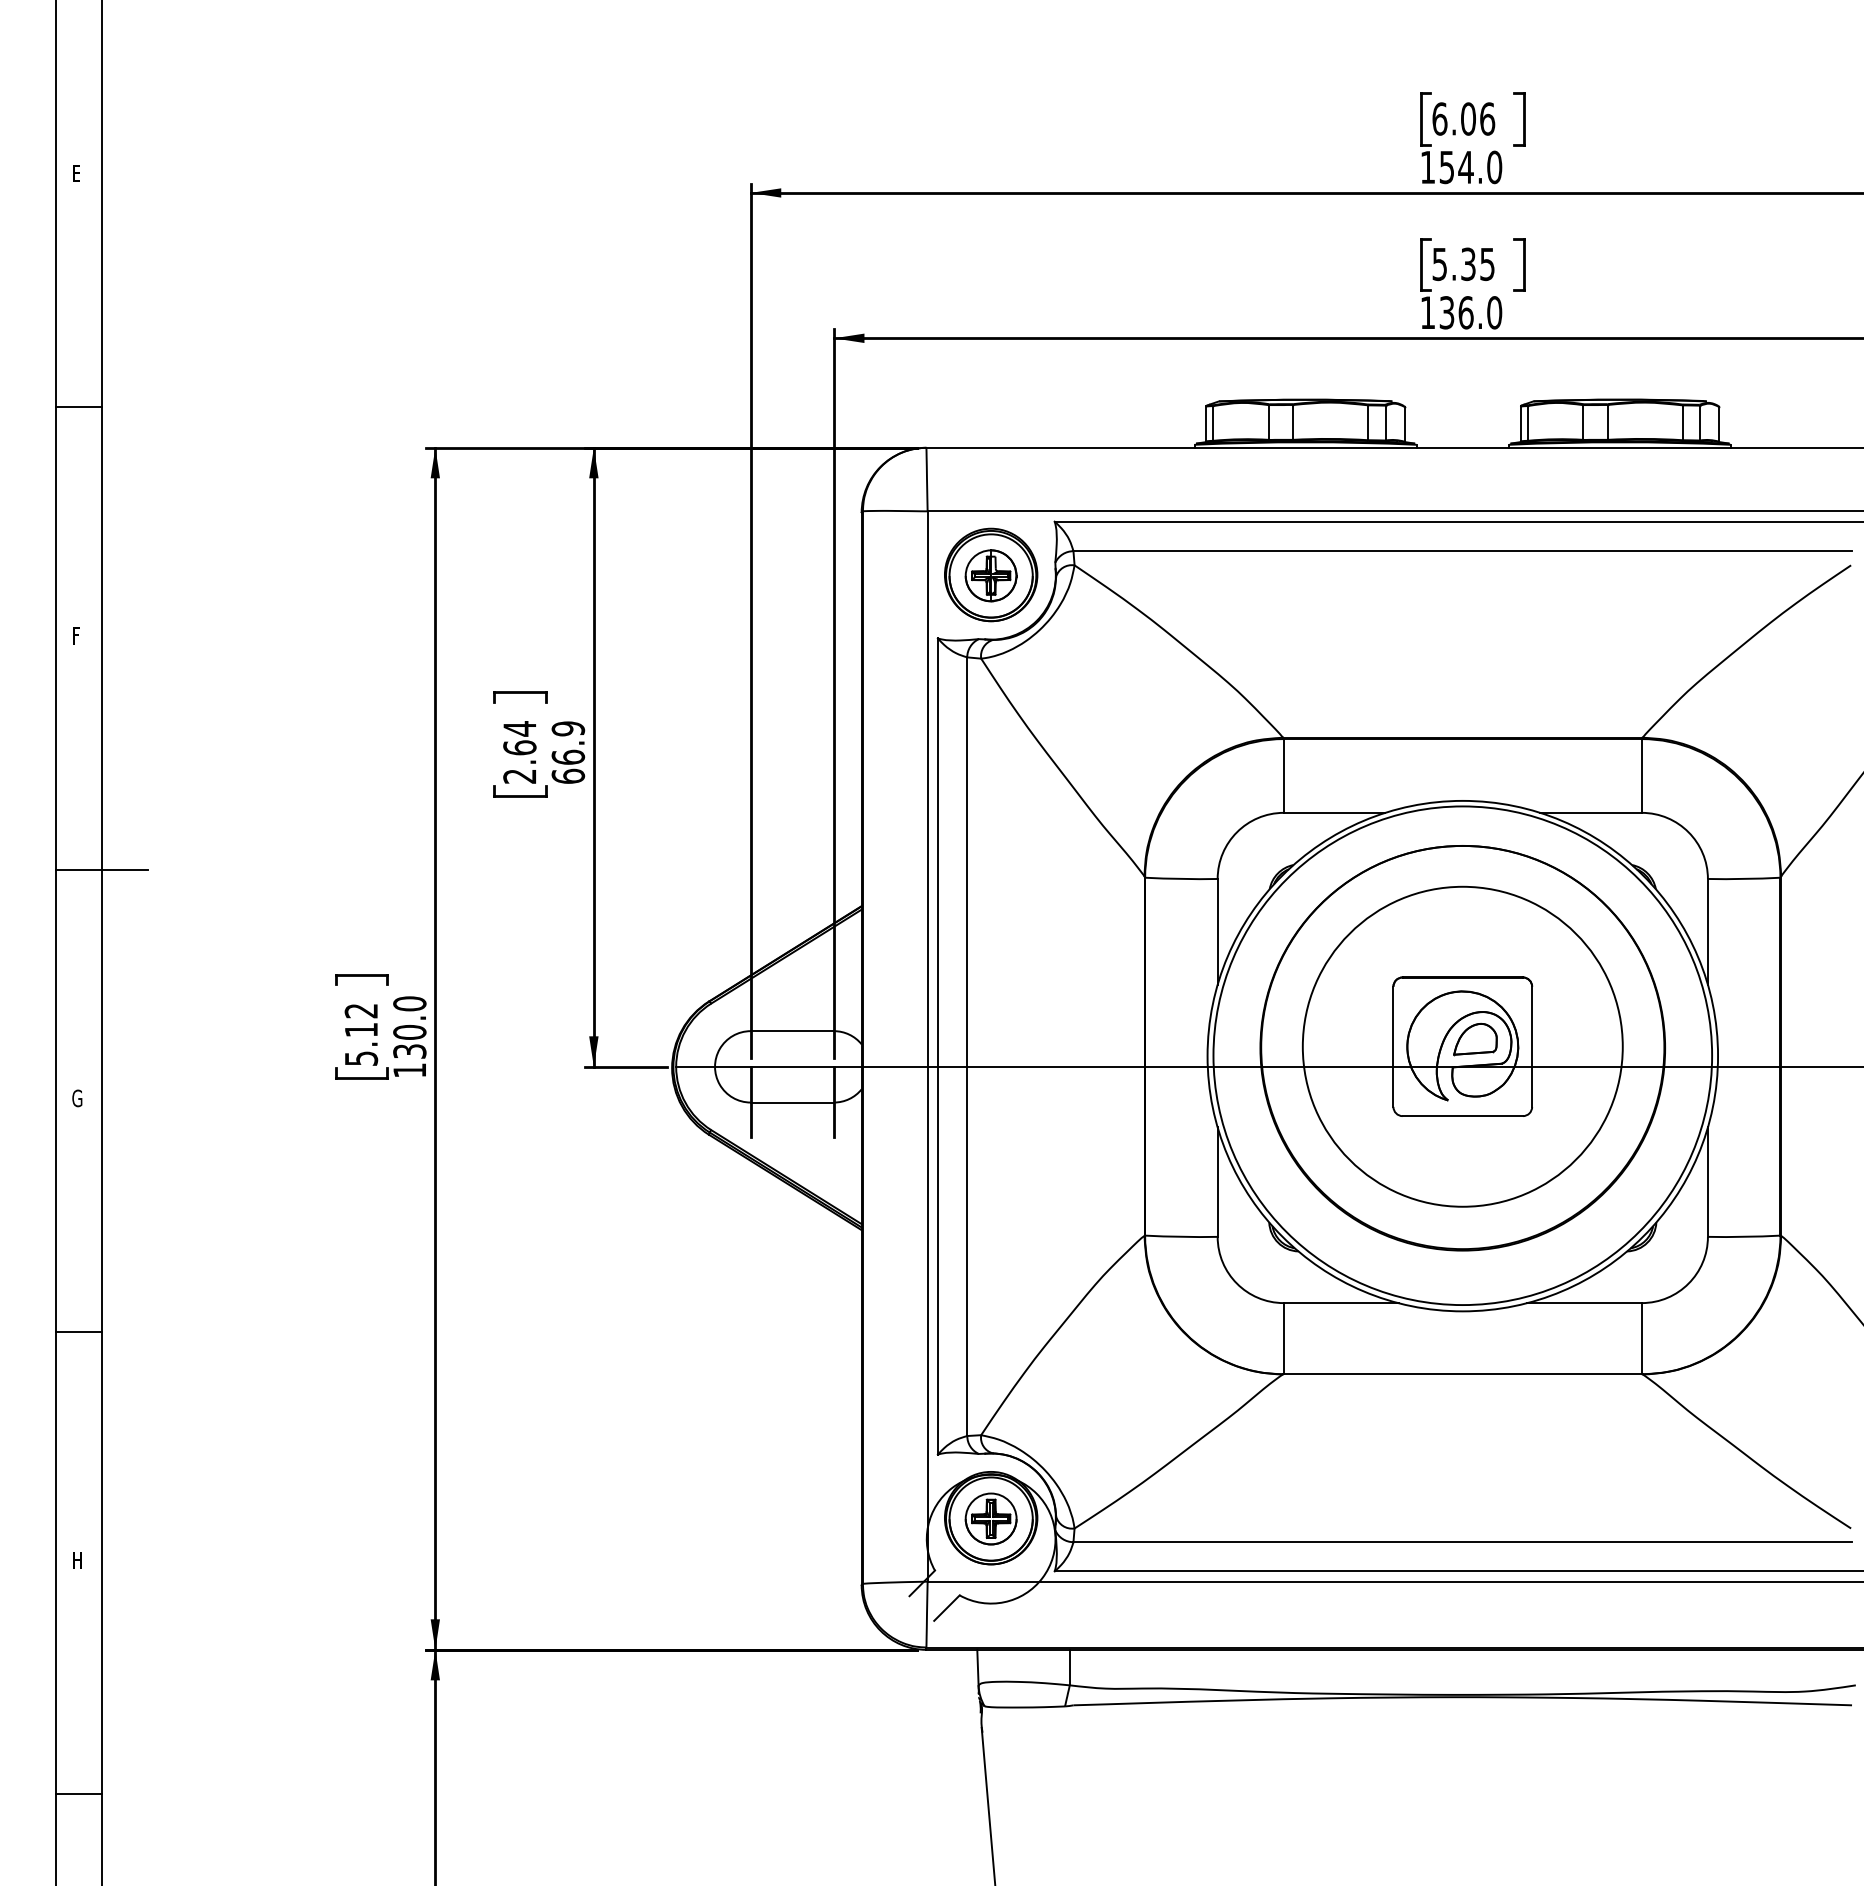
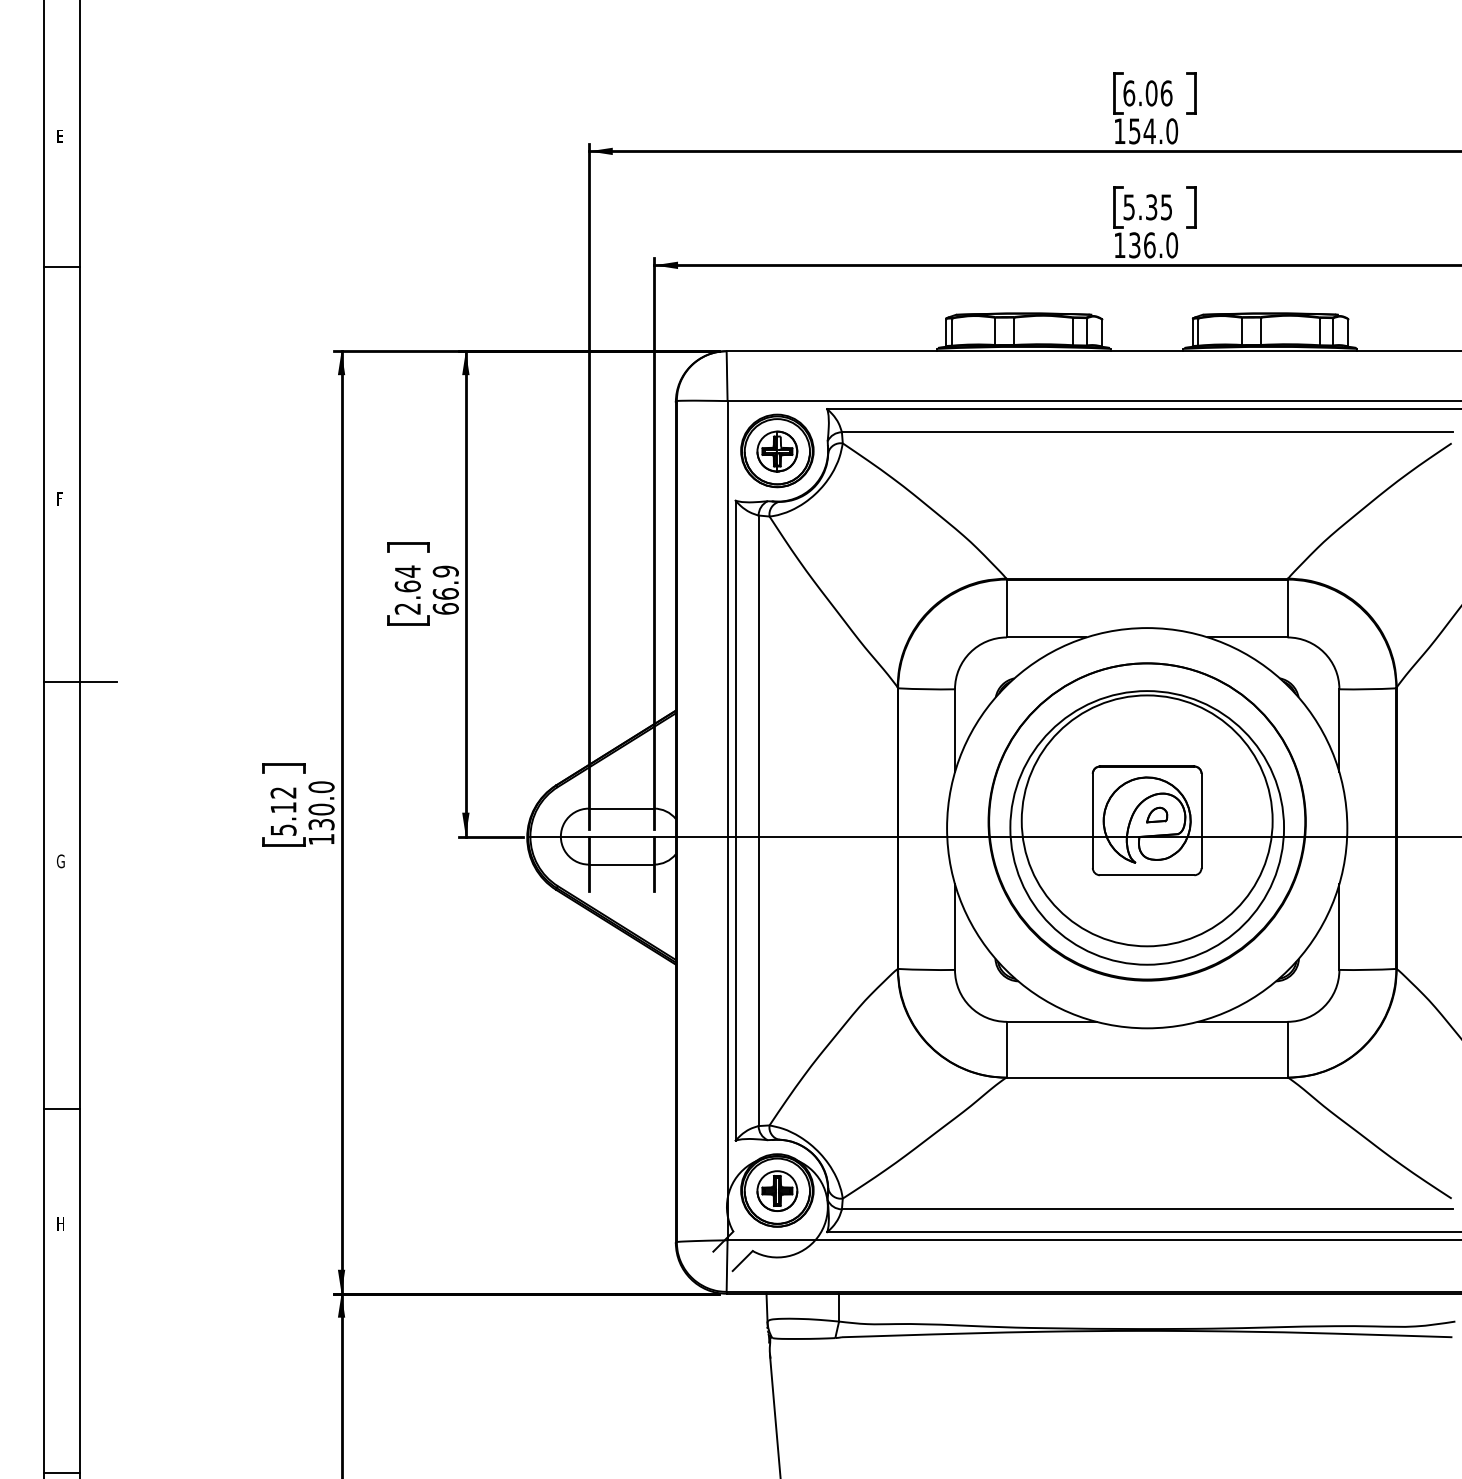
line: (78, 407) -> (61, 267), moved
part: (1475, 1039) -> (1157, 815), size x0.6
circle: (1462, 1055) -> (1146, 827), size x0.7
line: (78, 1331) -> (61, 1108), moved
line: (78, 1794) -> (61, 1473), moved

